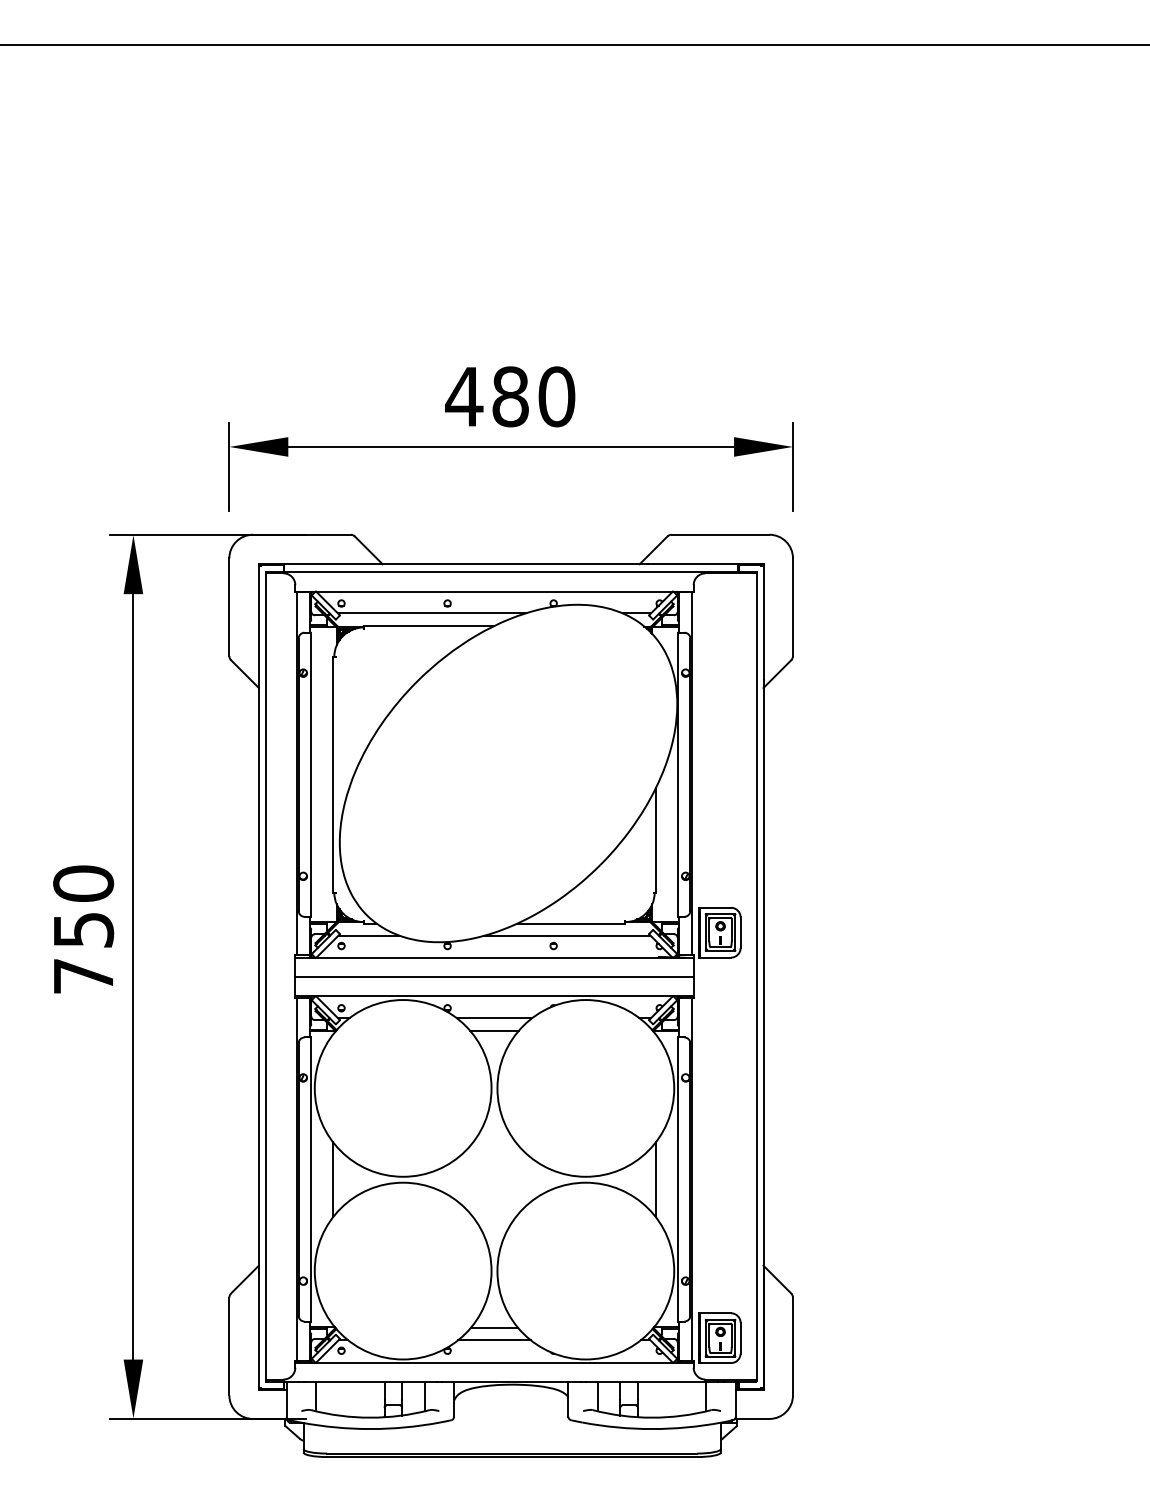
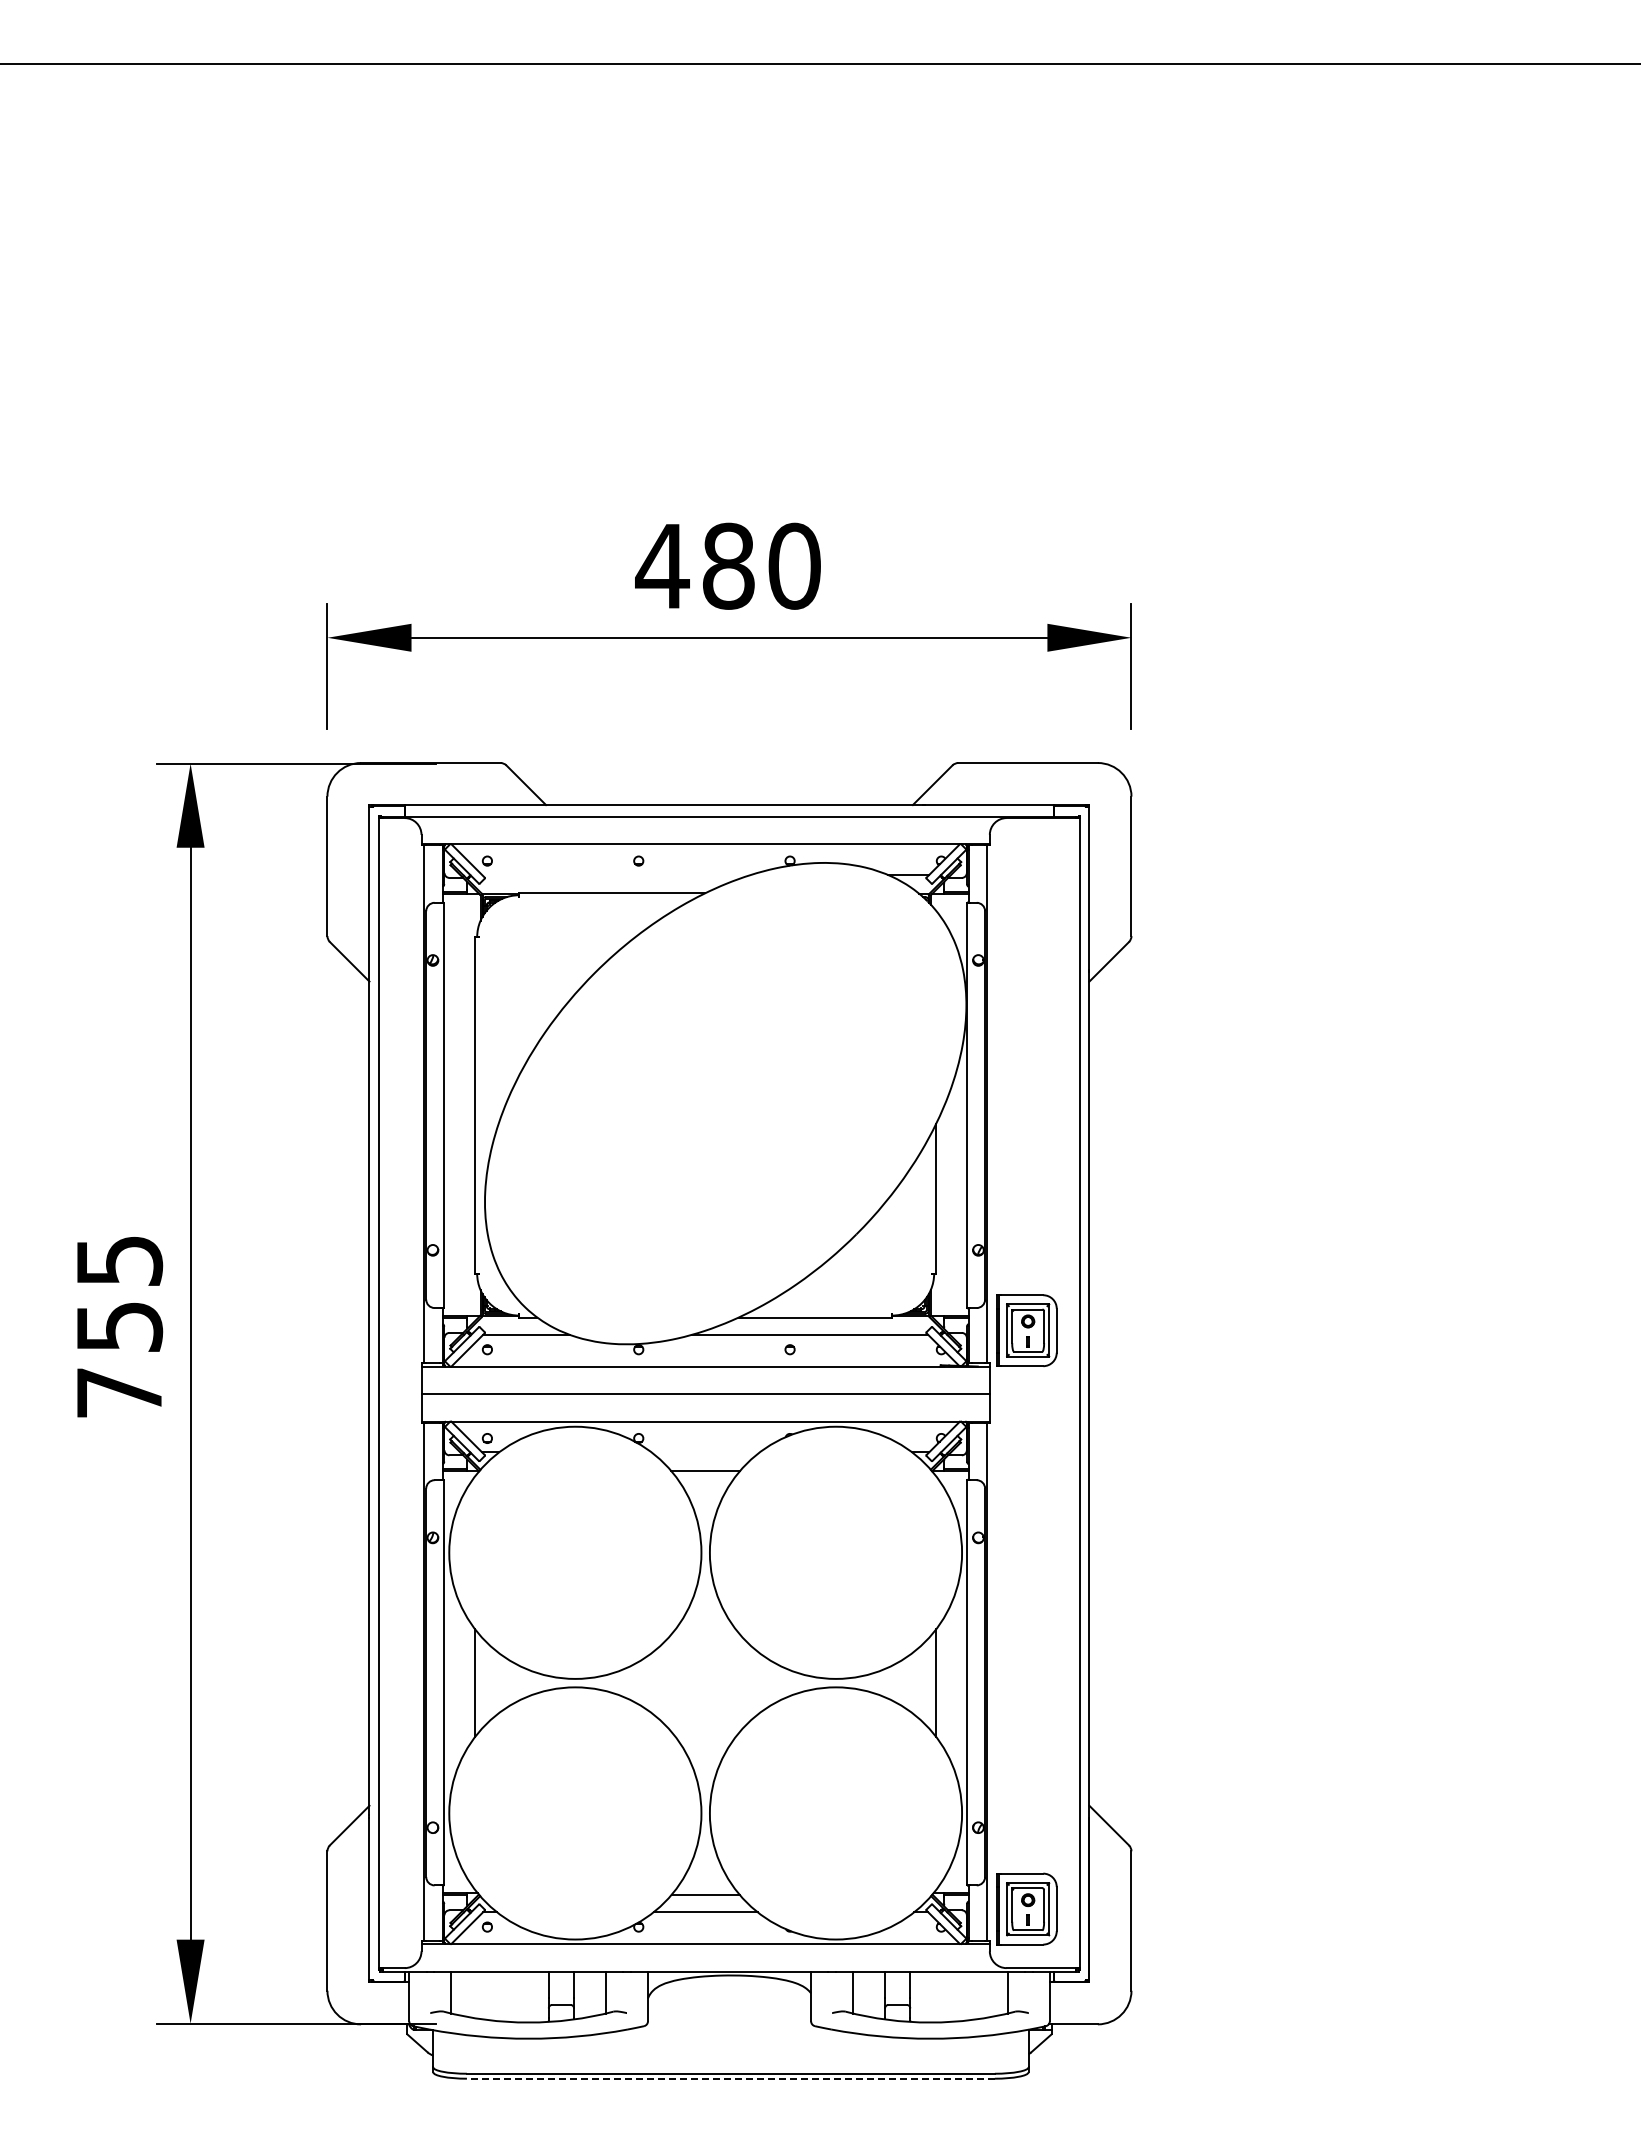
line: (431, 613) -> (616, 875), removed
text: (83, 883) -> (119, 1260), 750 -> 755
line: (494, 1018) -> (705, 1452), removed
line: (511, 1456) -> (730, 2078), solid -> dashed

